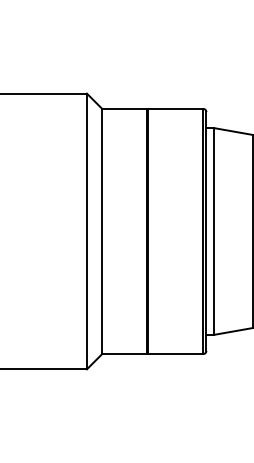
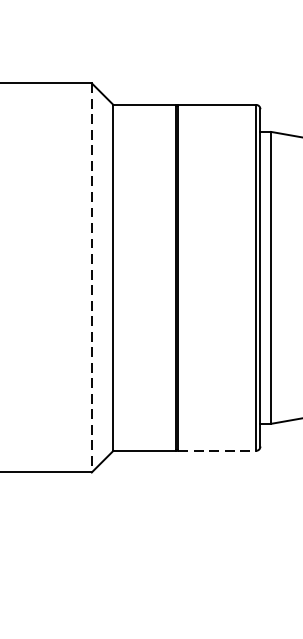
line: (86, 231) -> (91, 277), solid -> dashed
line: (175, 354) -> (216, 451), solid -> dashed

